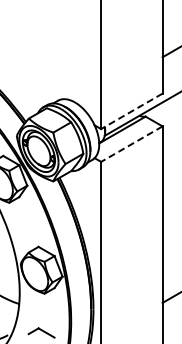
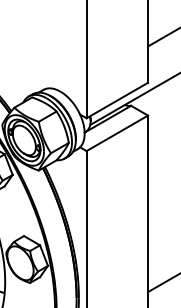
line: (131, 111) -> (116, 100), dashed -> solid
line: (131, 144) -> (116, 133), dashed -> solid

